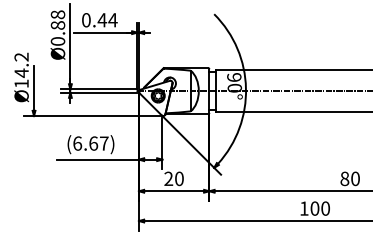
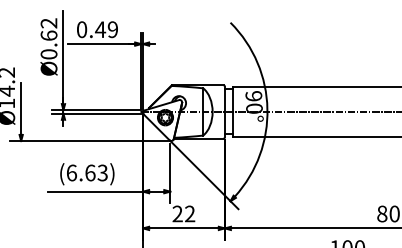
text: (57, 19) -> (48, 28), Ø0.88 -> Ø0.62
text: (112, 20) -> (112, 29), 0.44 -> 0.49
text: (103, 143) -> (101, 172), (6.67) -> (6.63)
text: (179, 178) -> (190, 213), 20 -> 22

